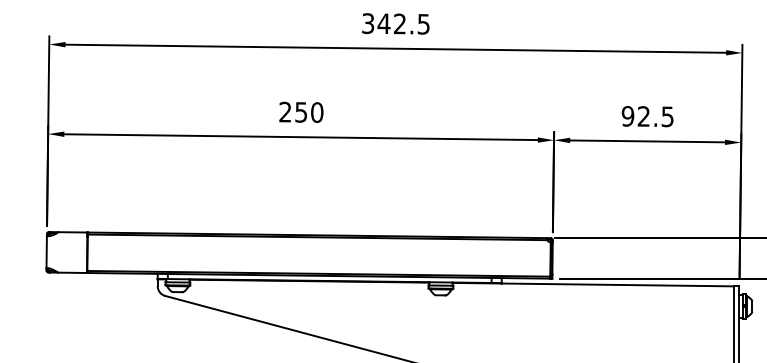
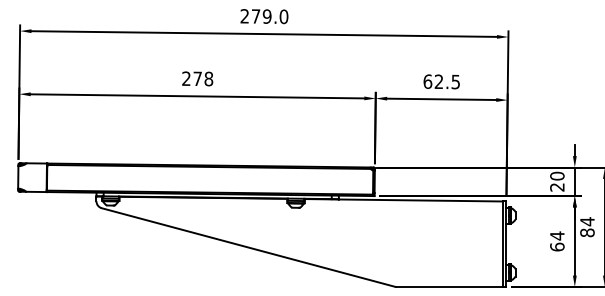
text: (396, 23) -> (264, 16), 342.5 -> 279.0
text: (309, 111) -> (203, 78), 250 -> 278
text: (627, 116) -> (427, 81), 92.5 -> 62.5

